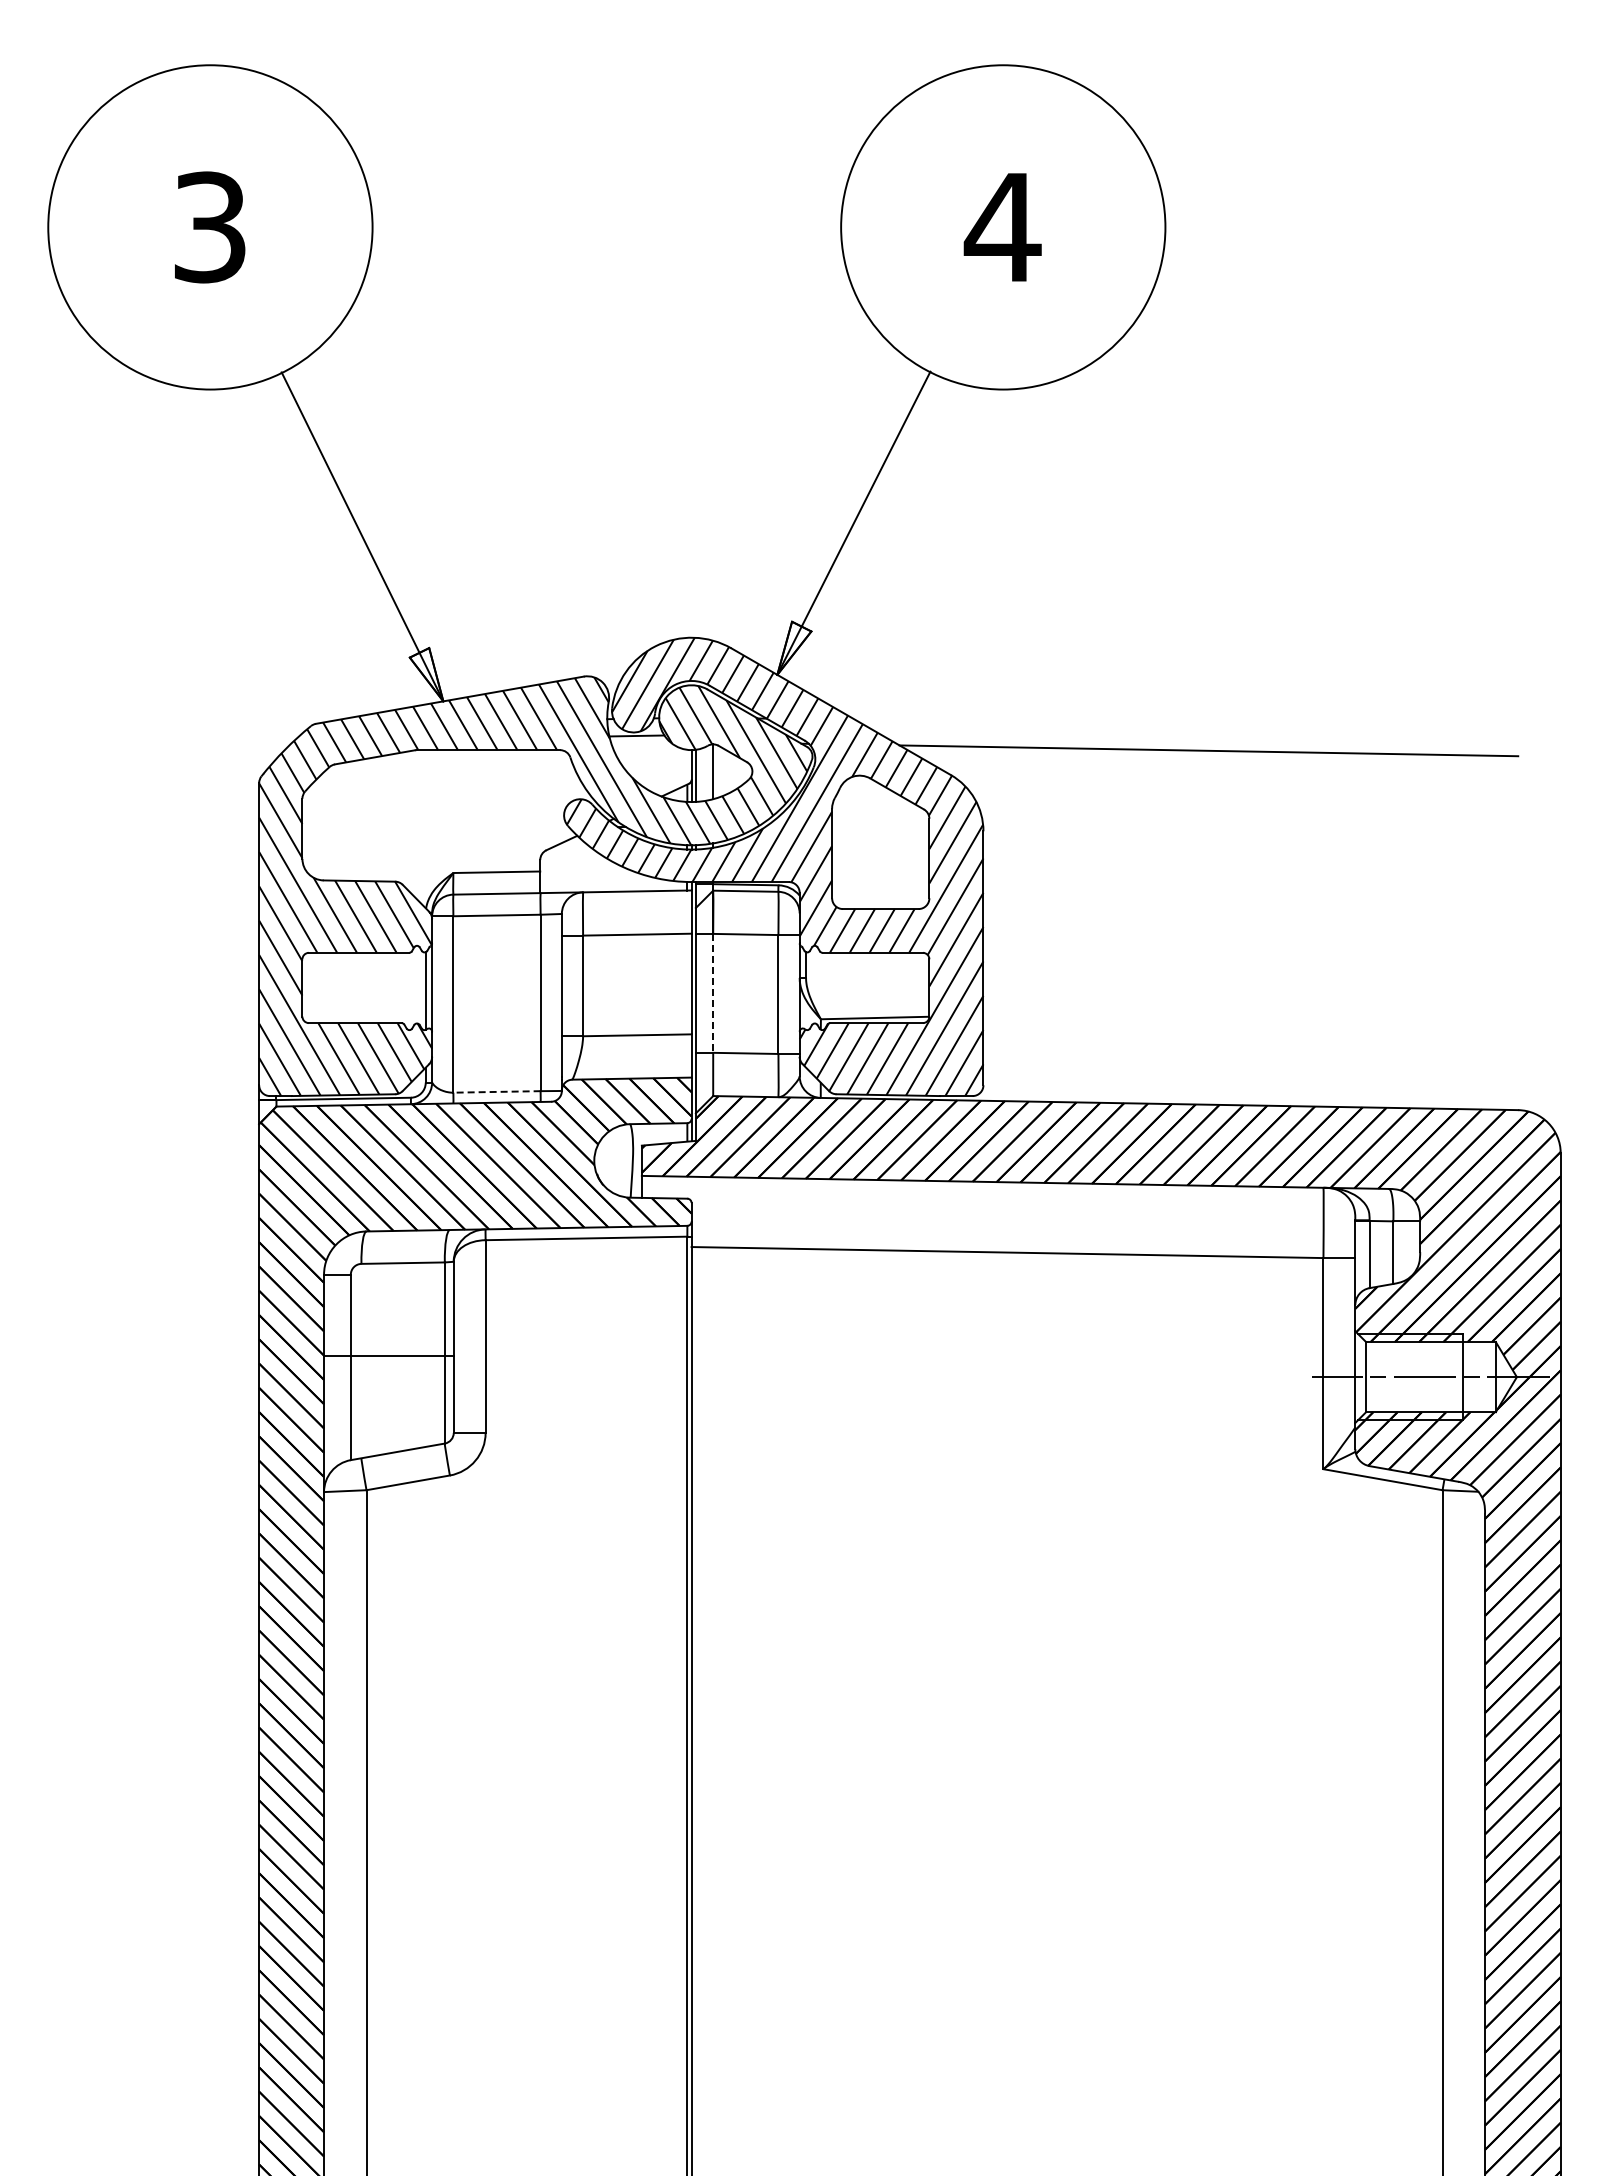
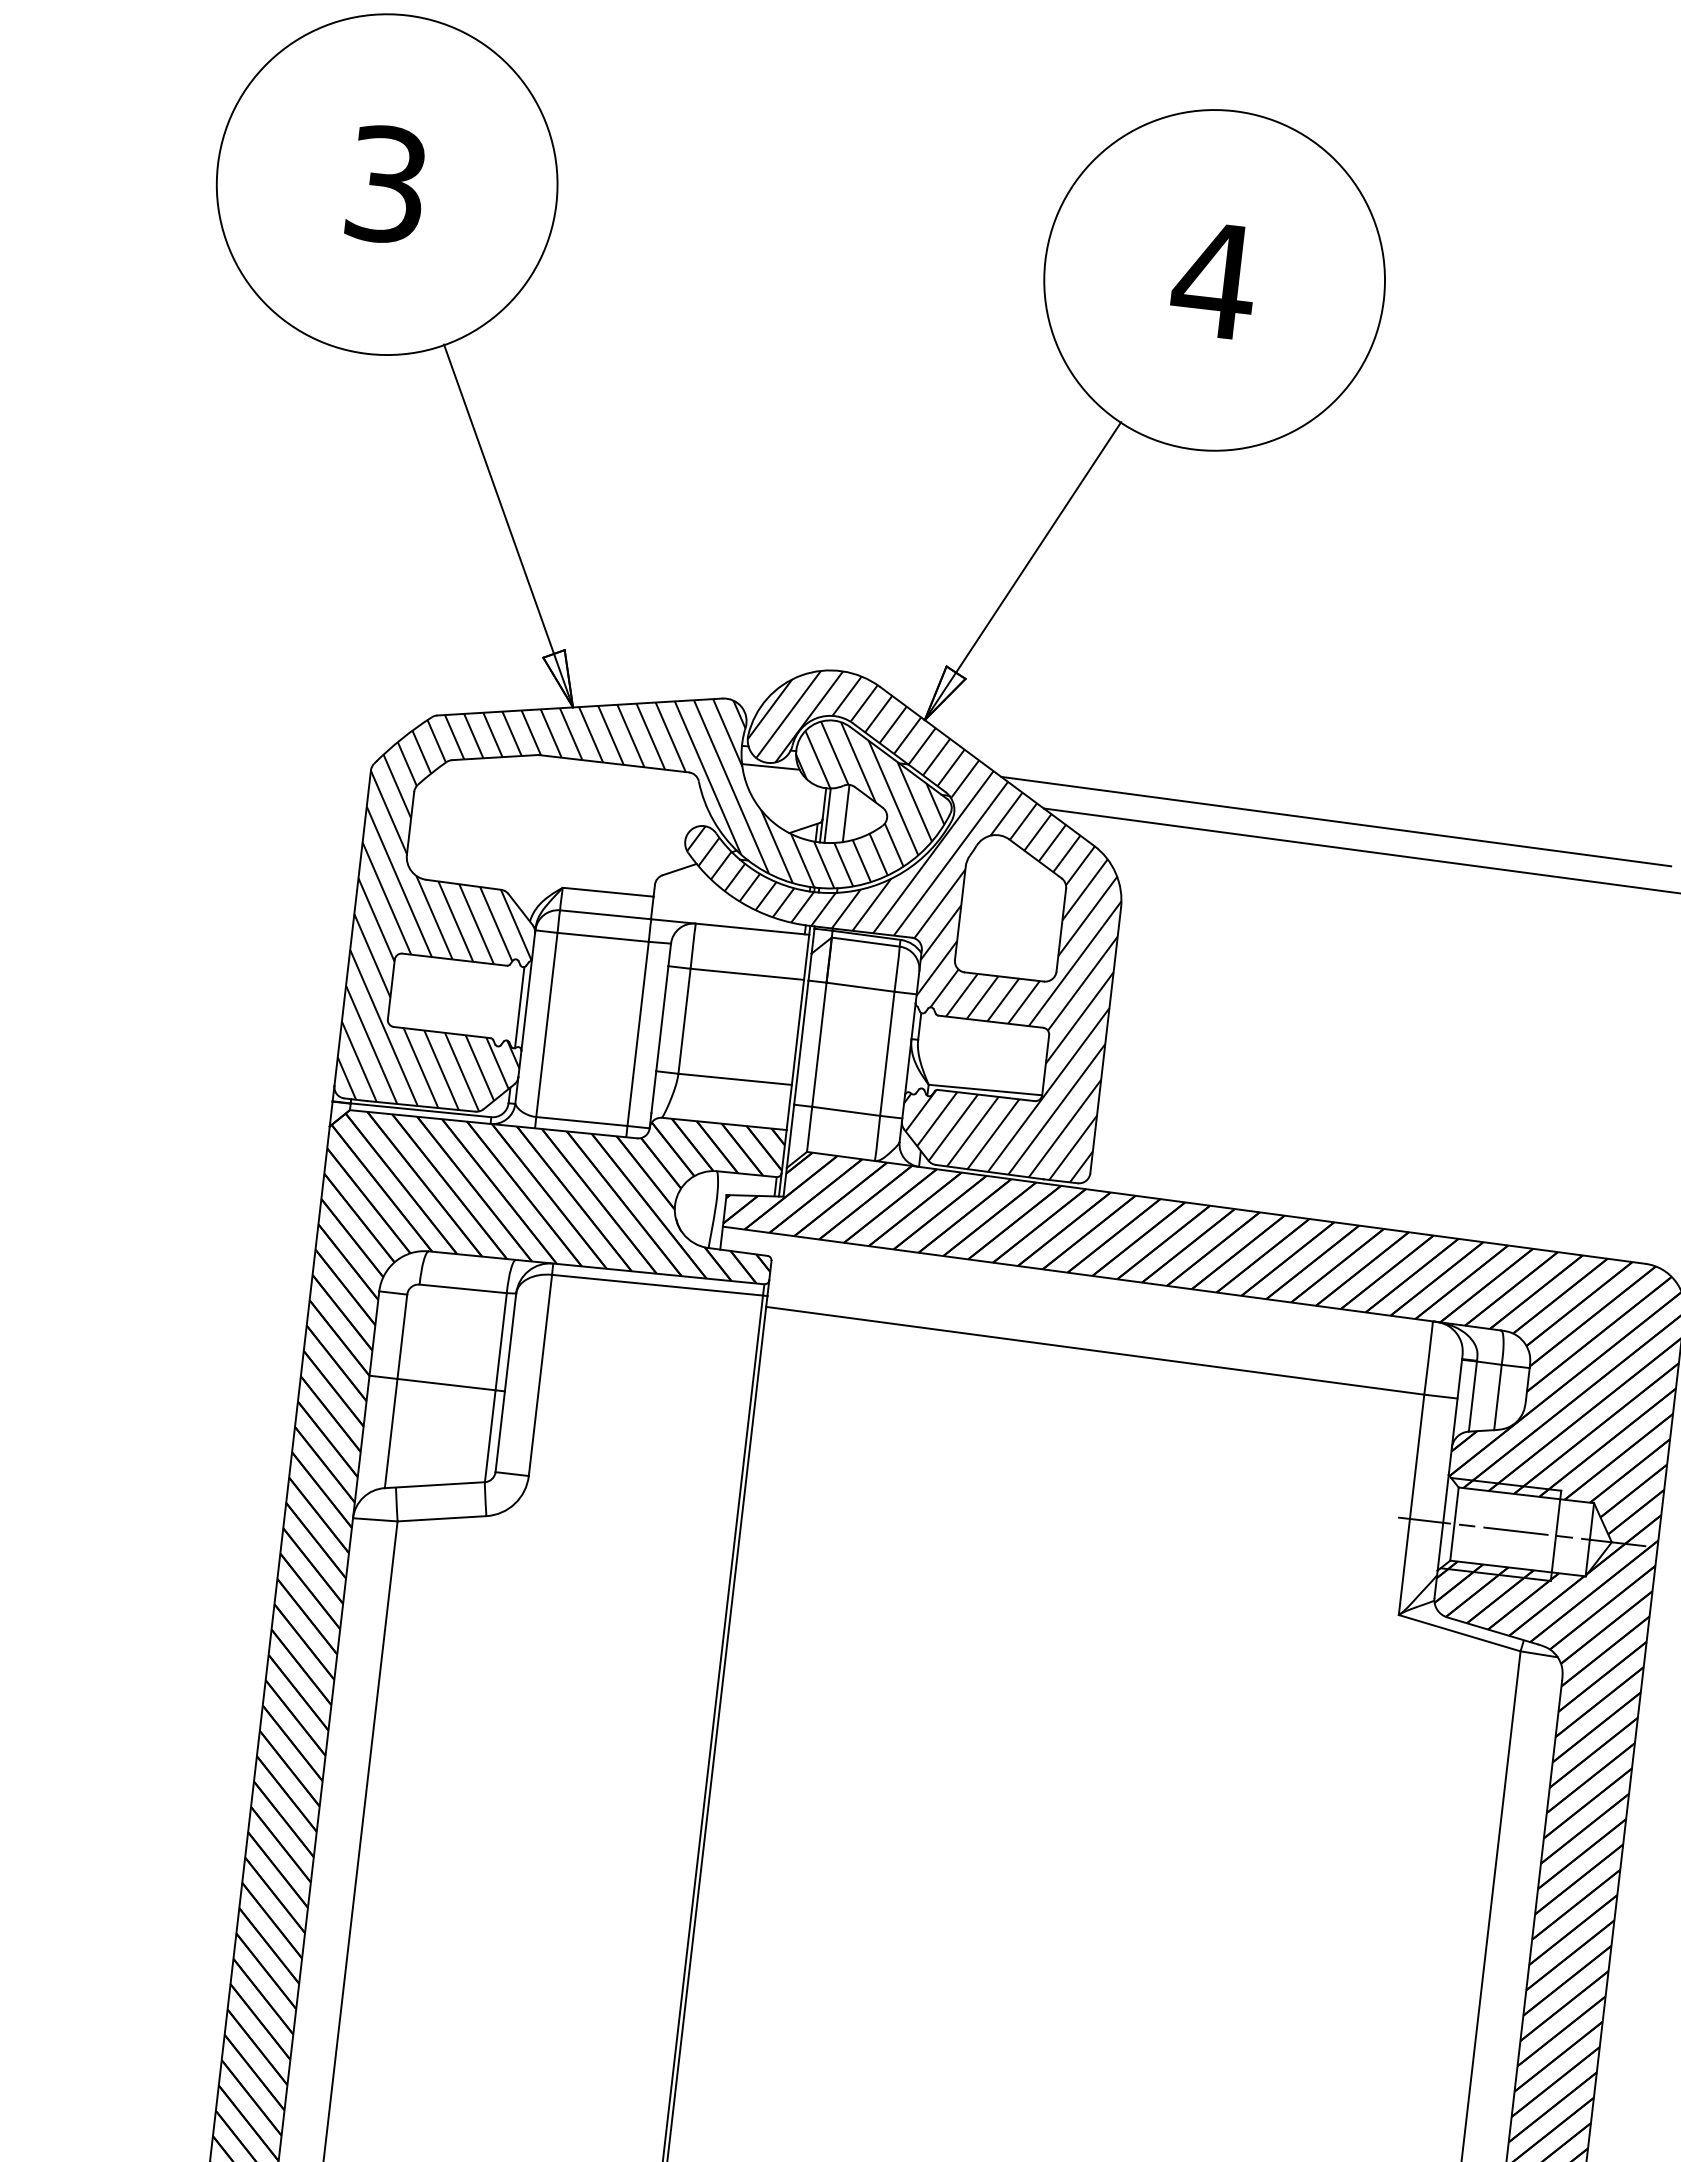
line: (1177, 725) -> (1336, 821), added
line: (713, 993) -> (819, 1044), dashed -> solid
line: (497, 1091) -> (582, 1121), dashed -> solid

